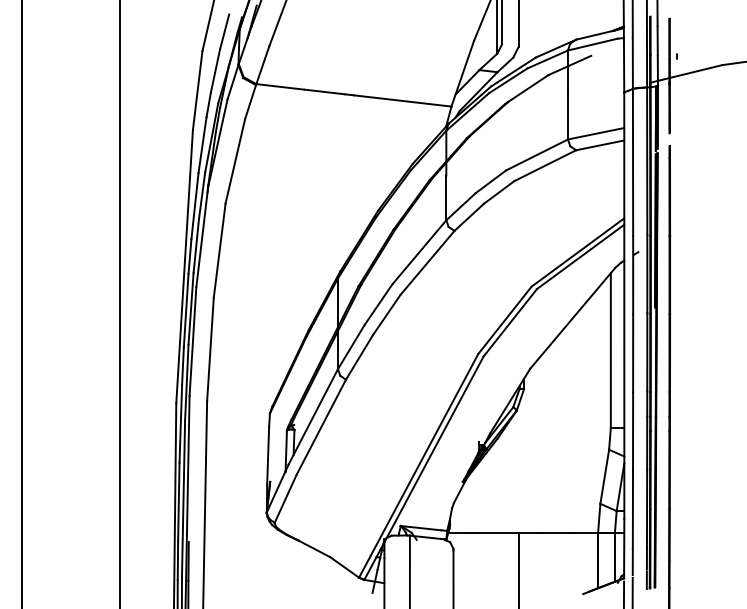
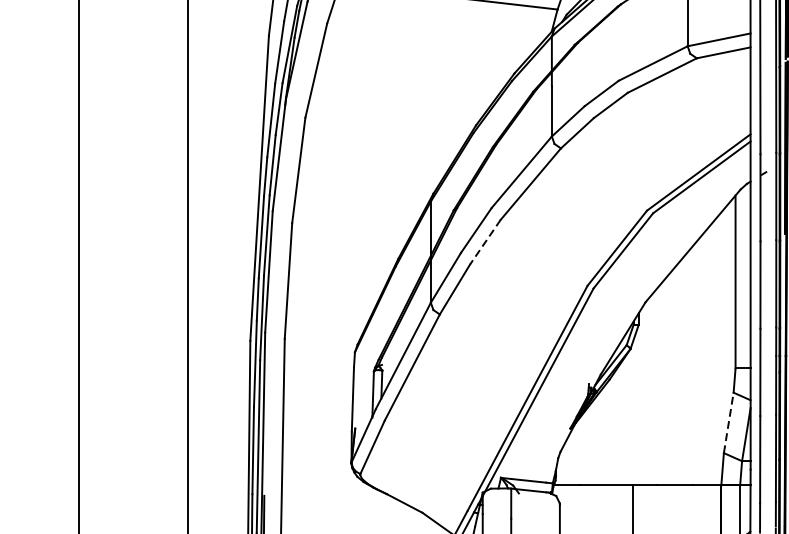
line: (386, 315) -> (485, 242), solid -> dashed
line: (604, 476) -> (728, 422), solid -> dashed

